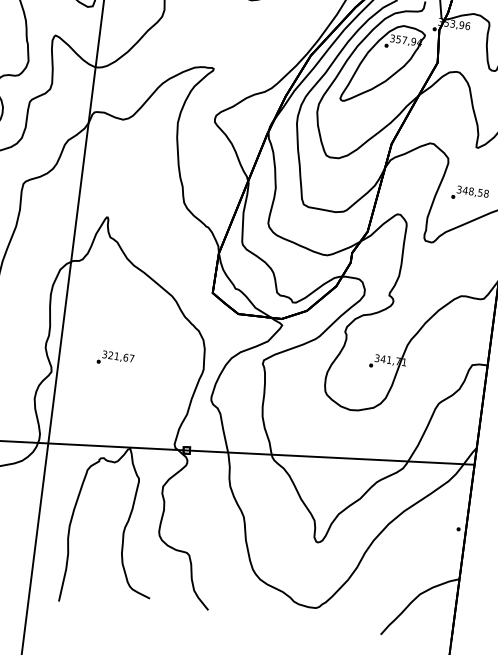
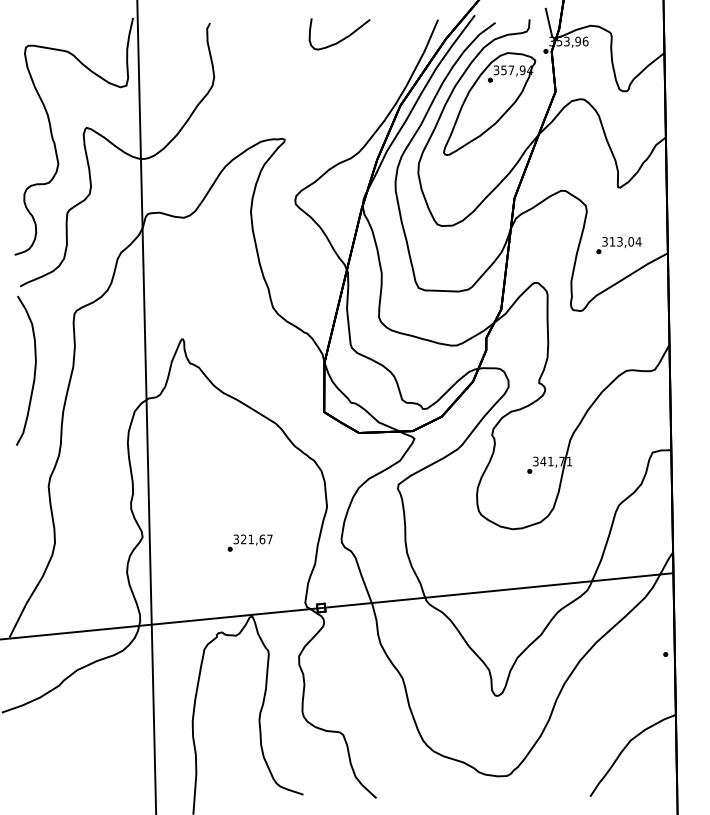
text: (475, 191) -> (625, 241), 348,58 -> 313,04
text: (115, 358) -> (249, 542), moved

